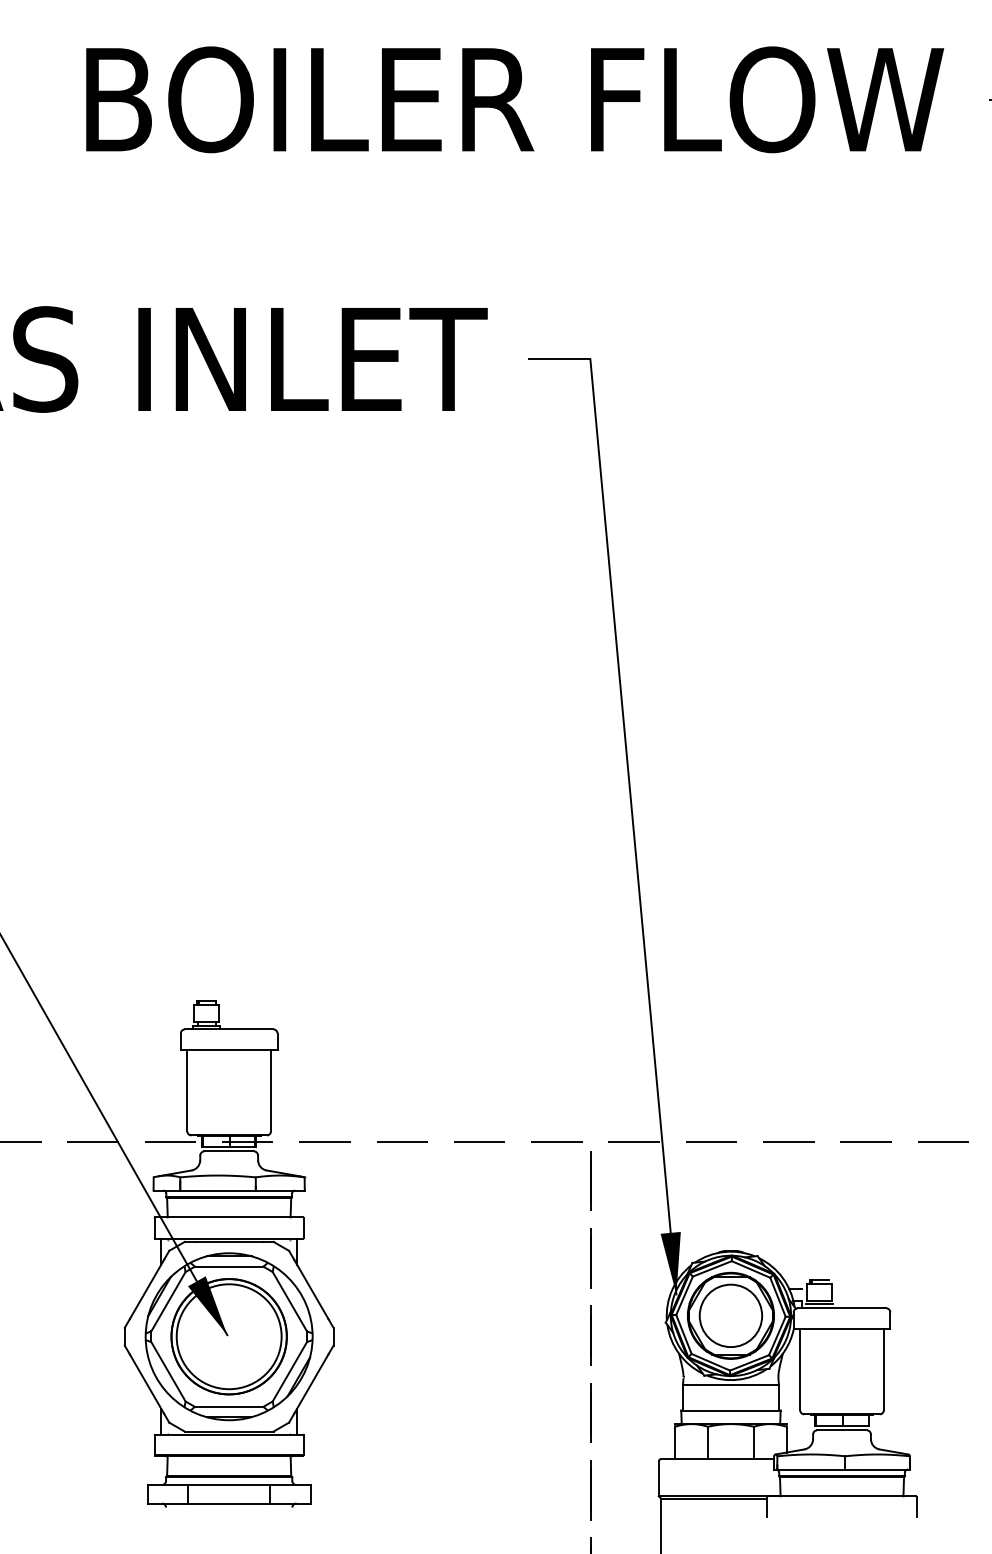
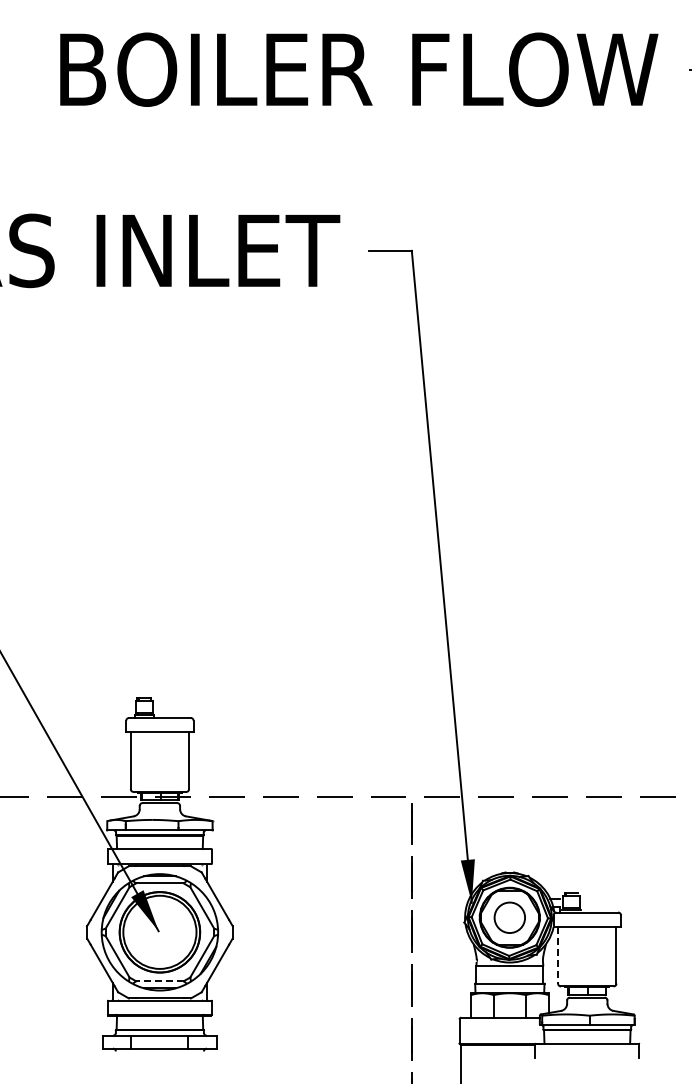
circle: (730, 1315) -> (509, 917), size x0.7
line: (800, 1369) -> (558, 955), solid -> dashed
line: (228, 1407) -> (159, 981), solid -> dashed

